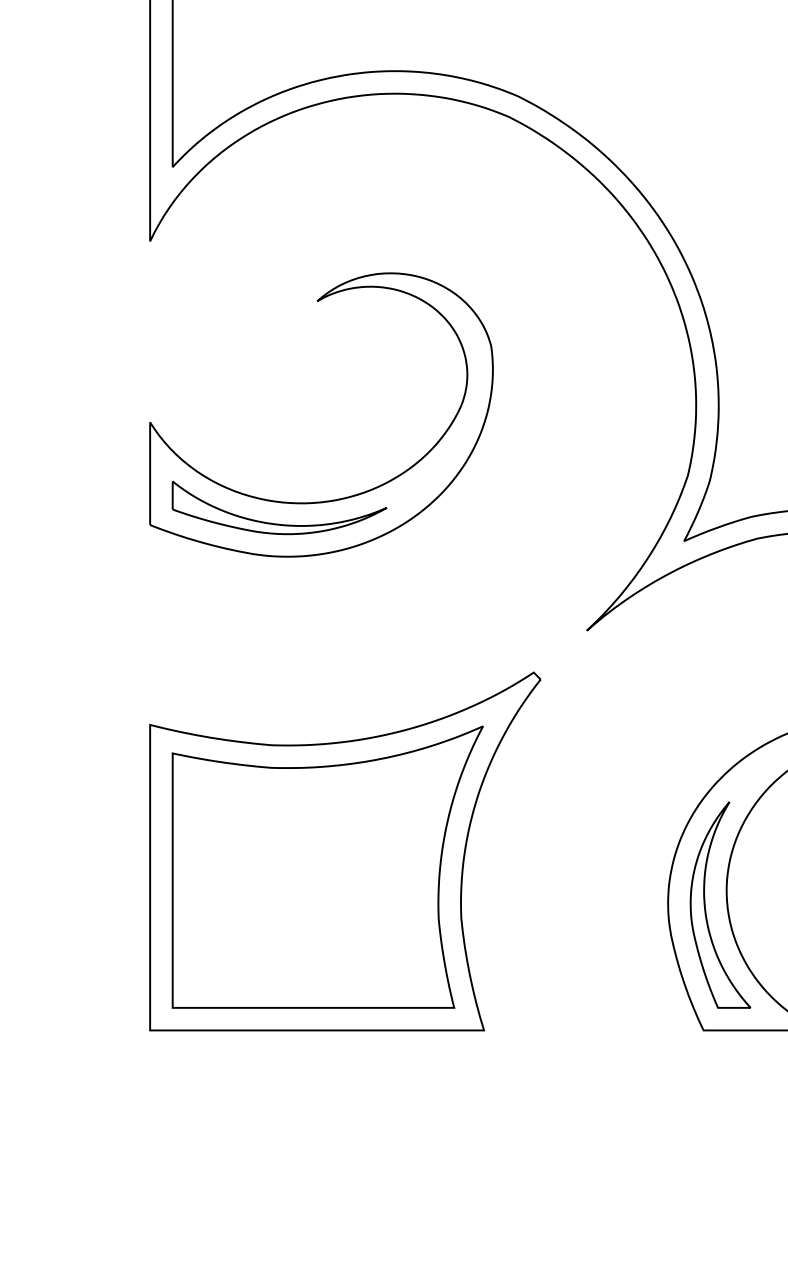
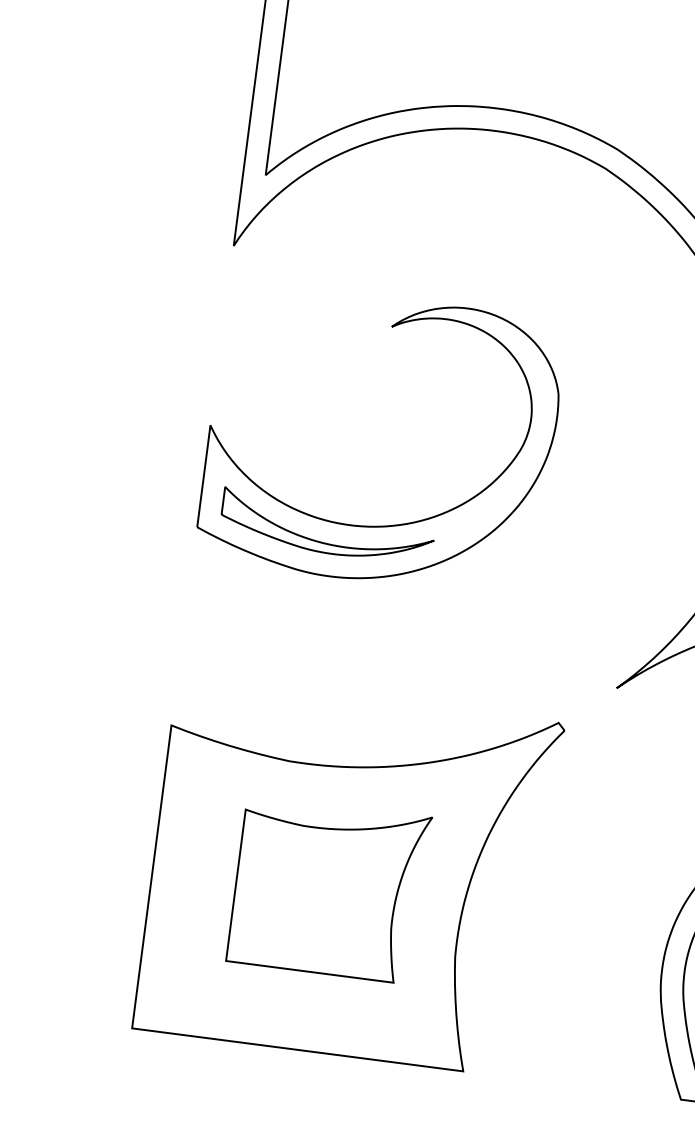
part: (327, 866) -> (329, 888), size x0.6

